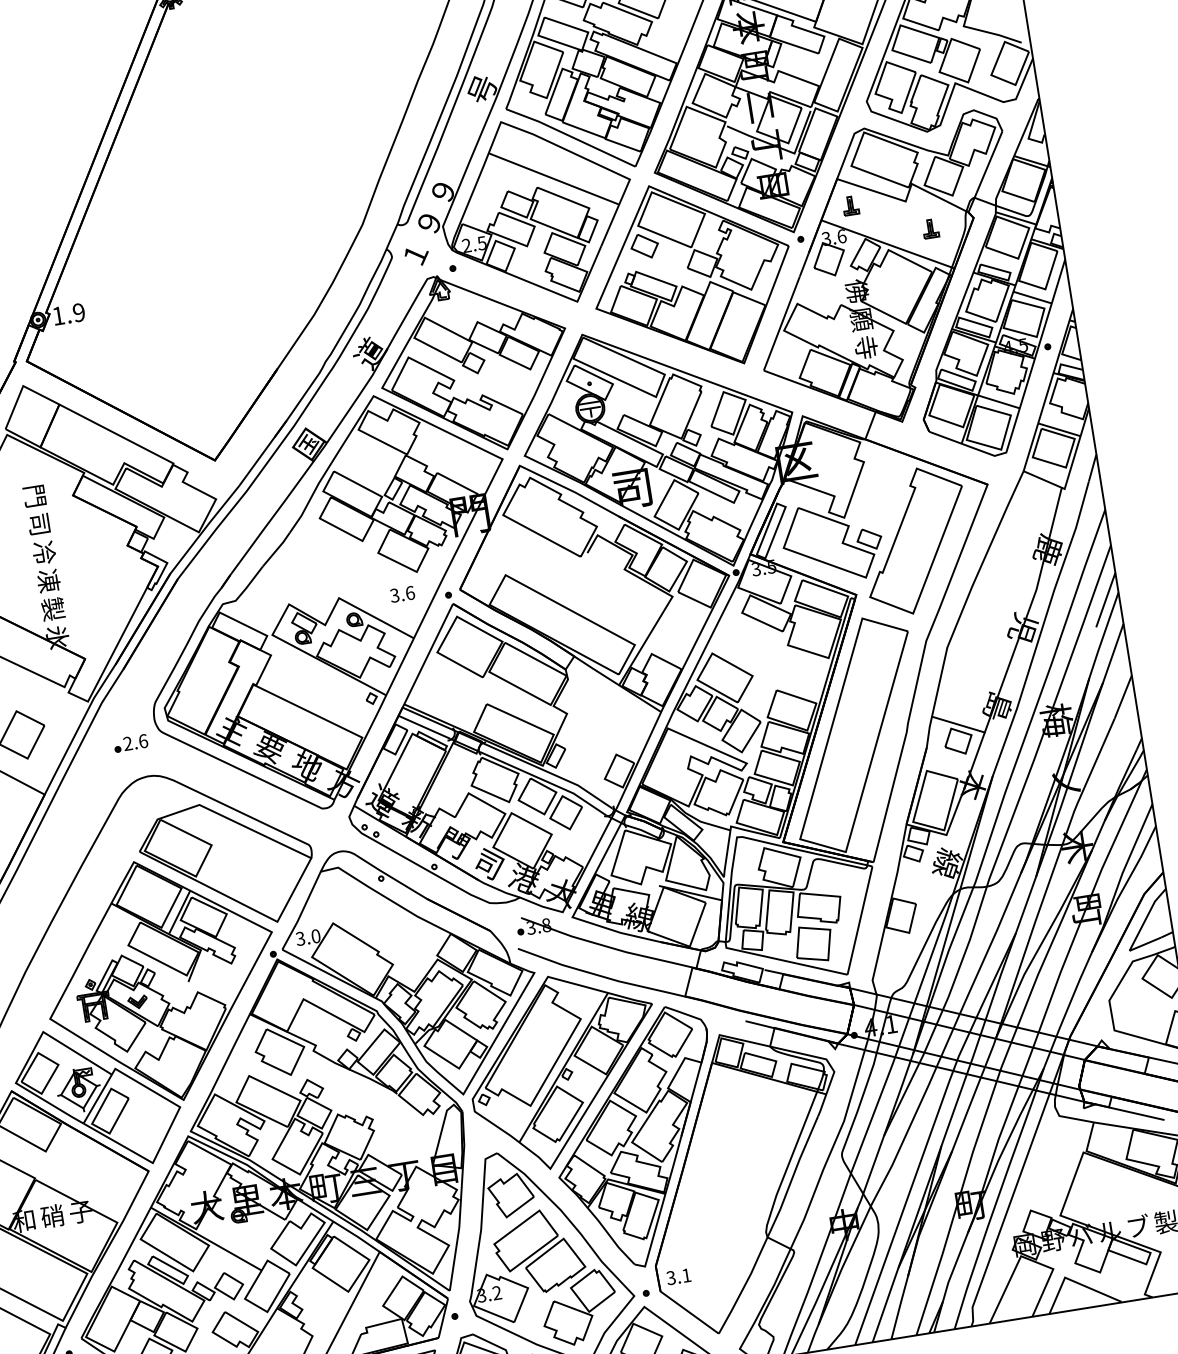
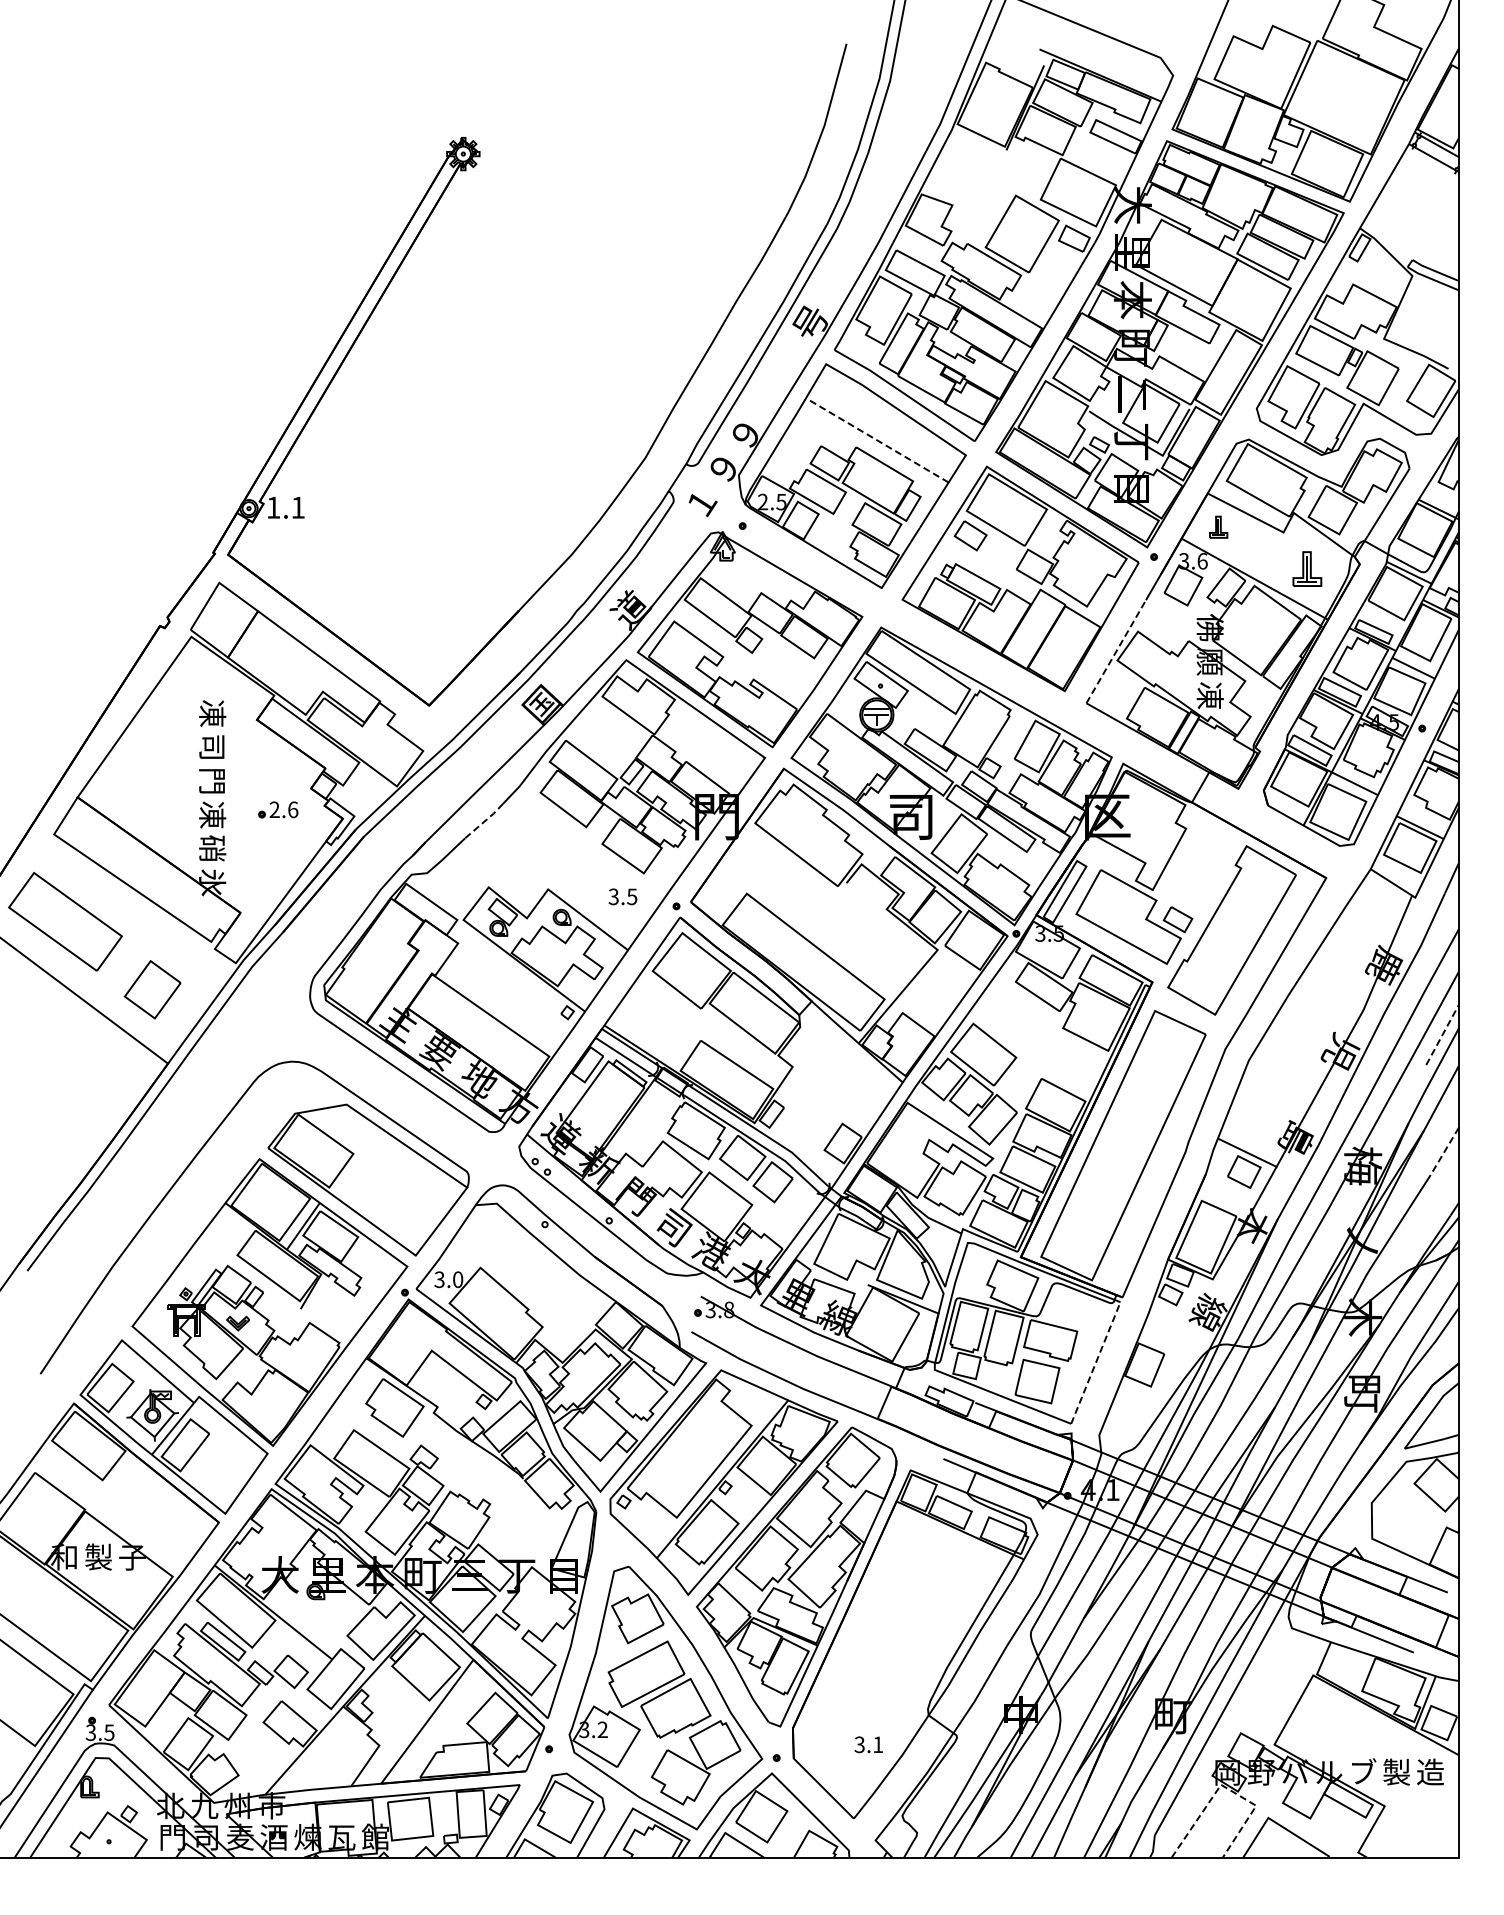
line: (554, 179) -> (877, 440), solid -> dashed
part: (930, 228) -> (1307, 568), size x1.6
text: (78, 312) -> (297, 507), 1.9 -> 1.1
line: (782, 323) -> (1116, 651), solid -> dashed
text: (865, 347) -> (1209, 695), 寺 -> 凍
text: (35, 496) -> (212, 713), 門 -> 凍
line: (276, 549) -> (484, 821), solid -> dashed
text: (43, 552) -> (212, 780), 冷 -> 門
text: (410, 592) -> (632, 896), 3.6 -> 3.5
line: (1105, 599) -> (1442, 1034), solid -> dashed
text: (53, 608) -> (212, 848), 製 -> 硝
line: (1123, 697) -> (1444, 1151), solid -> dashed
part: (131, 742) -> (278, 809), moved
line: (859, 921) -> (1095, 1363), solid -> dashed
text: (52, 1215) -> (98, 1556), 硝 -> 製
line: (1026, 1258) -> (1227, 1788), solid -> dashed
text: (678, 1276) -> (868, 1744), moved

